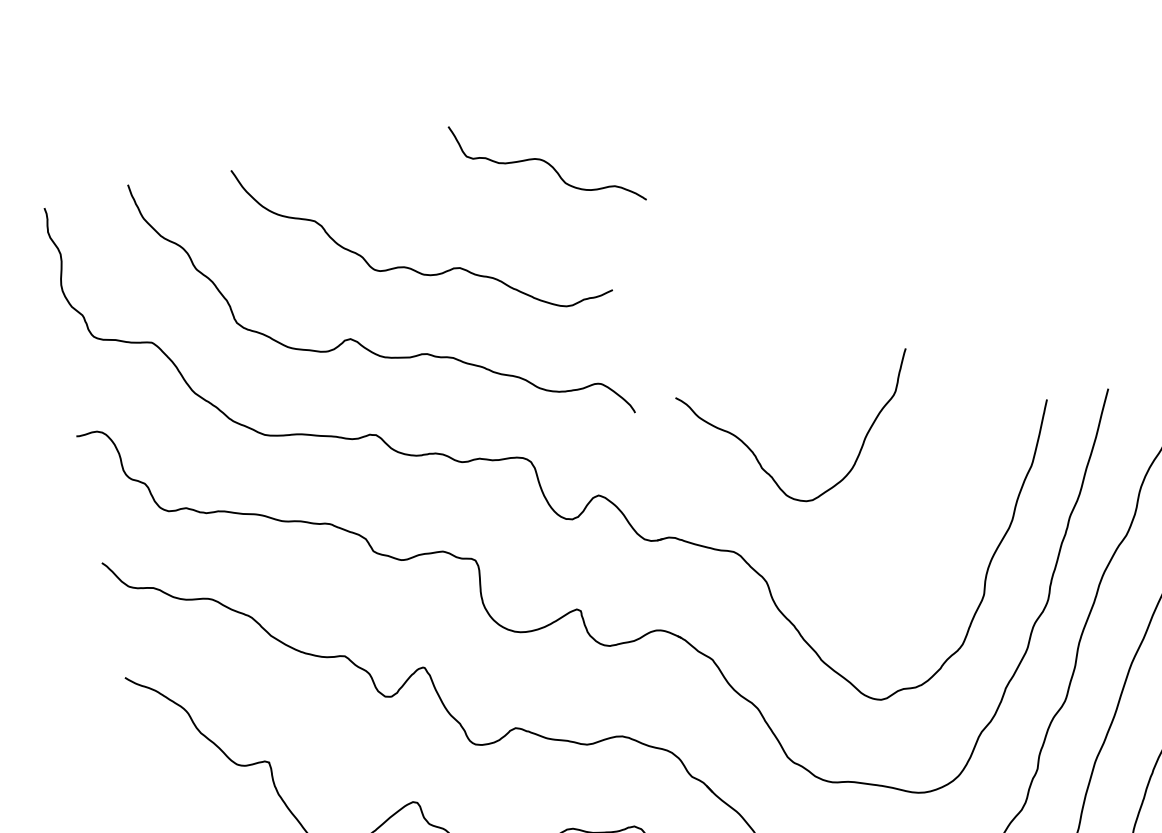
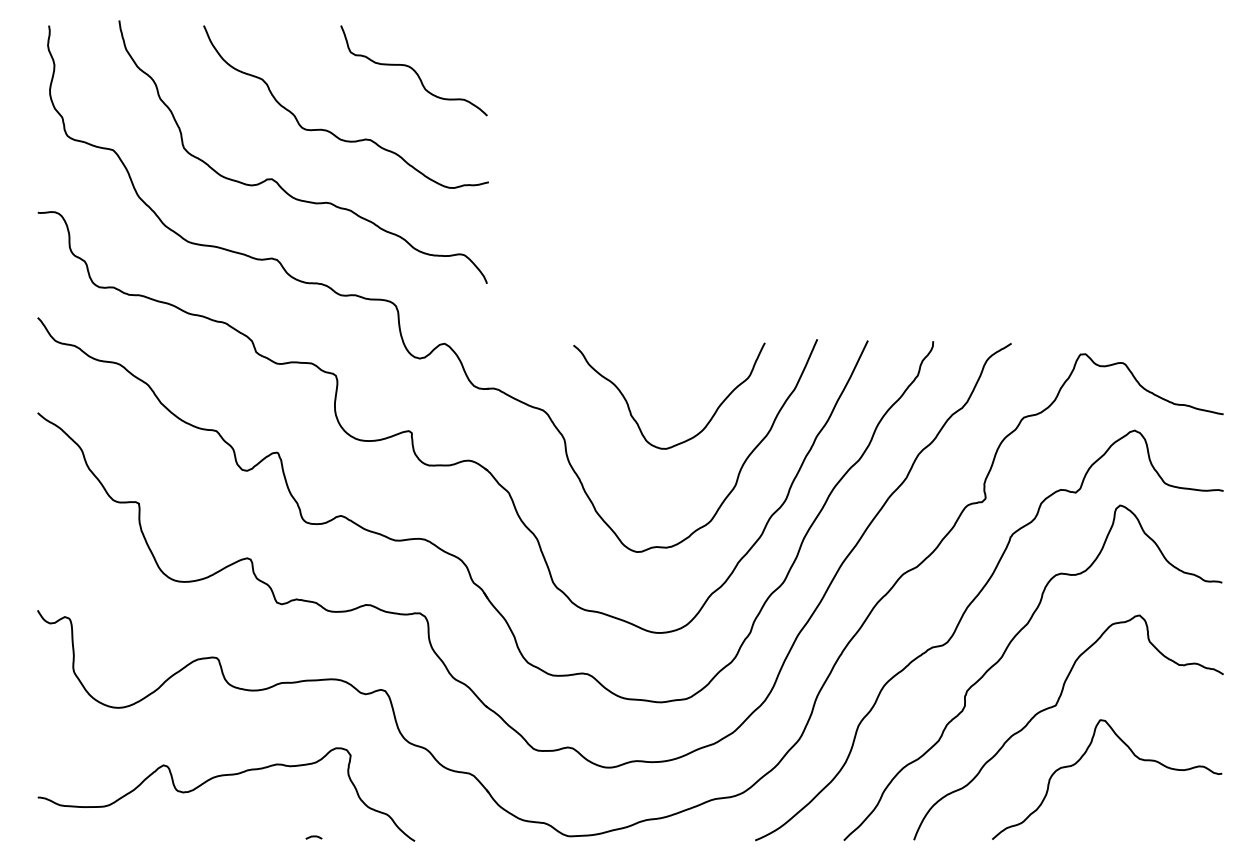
curve: (546, 163) -> (413, 70), moved
curve: (761, 463) -> (631, 411), moved

